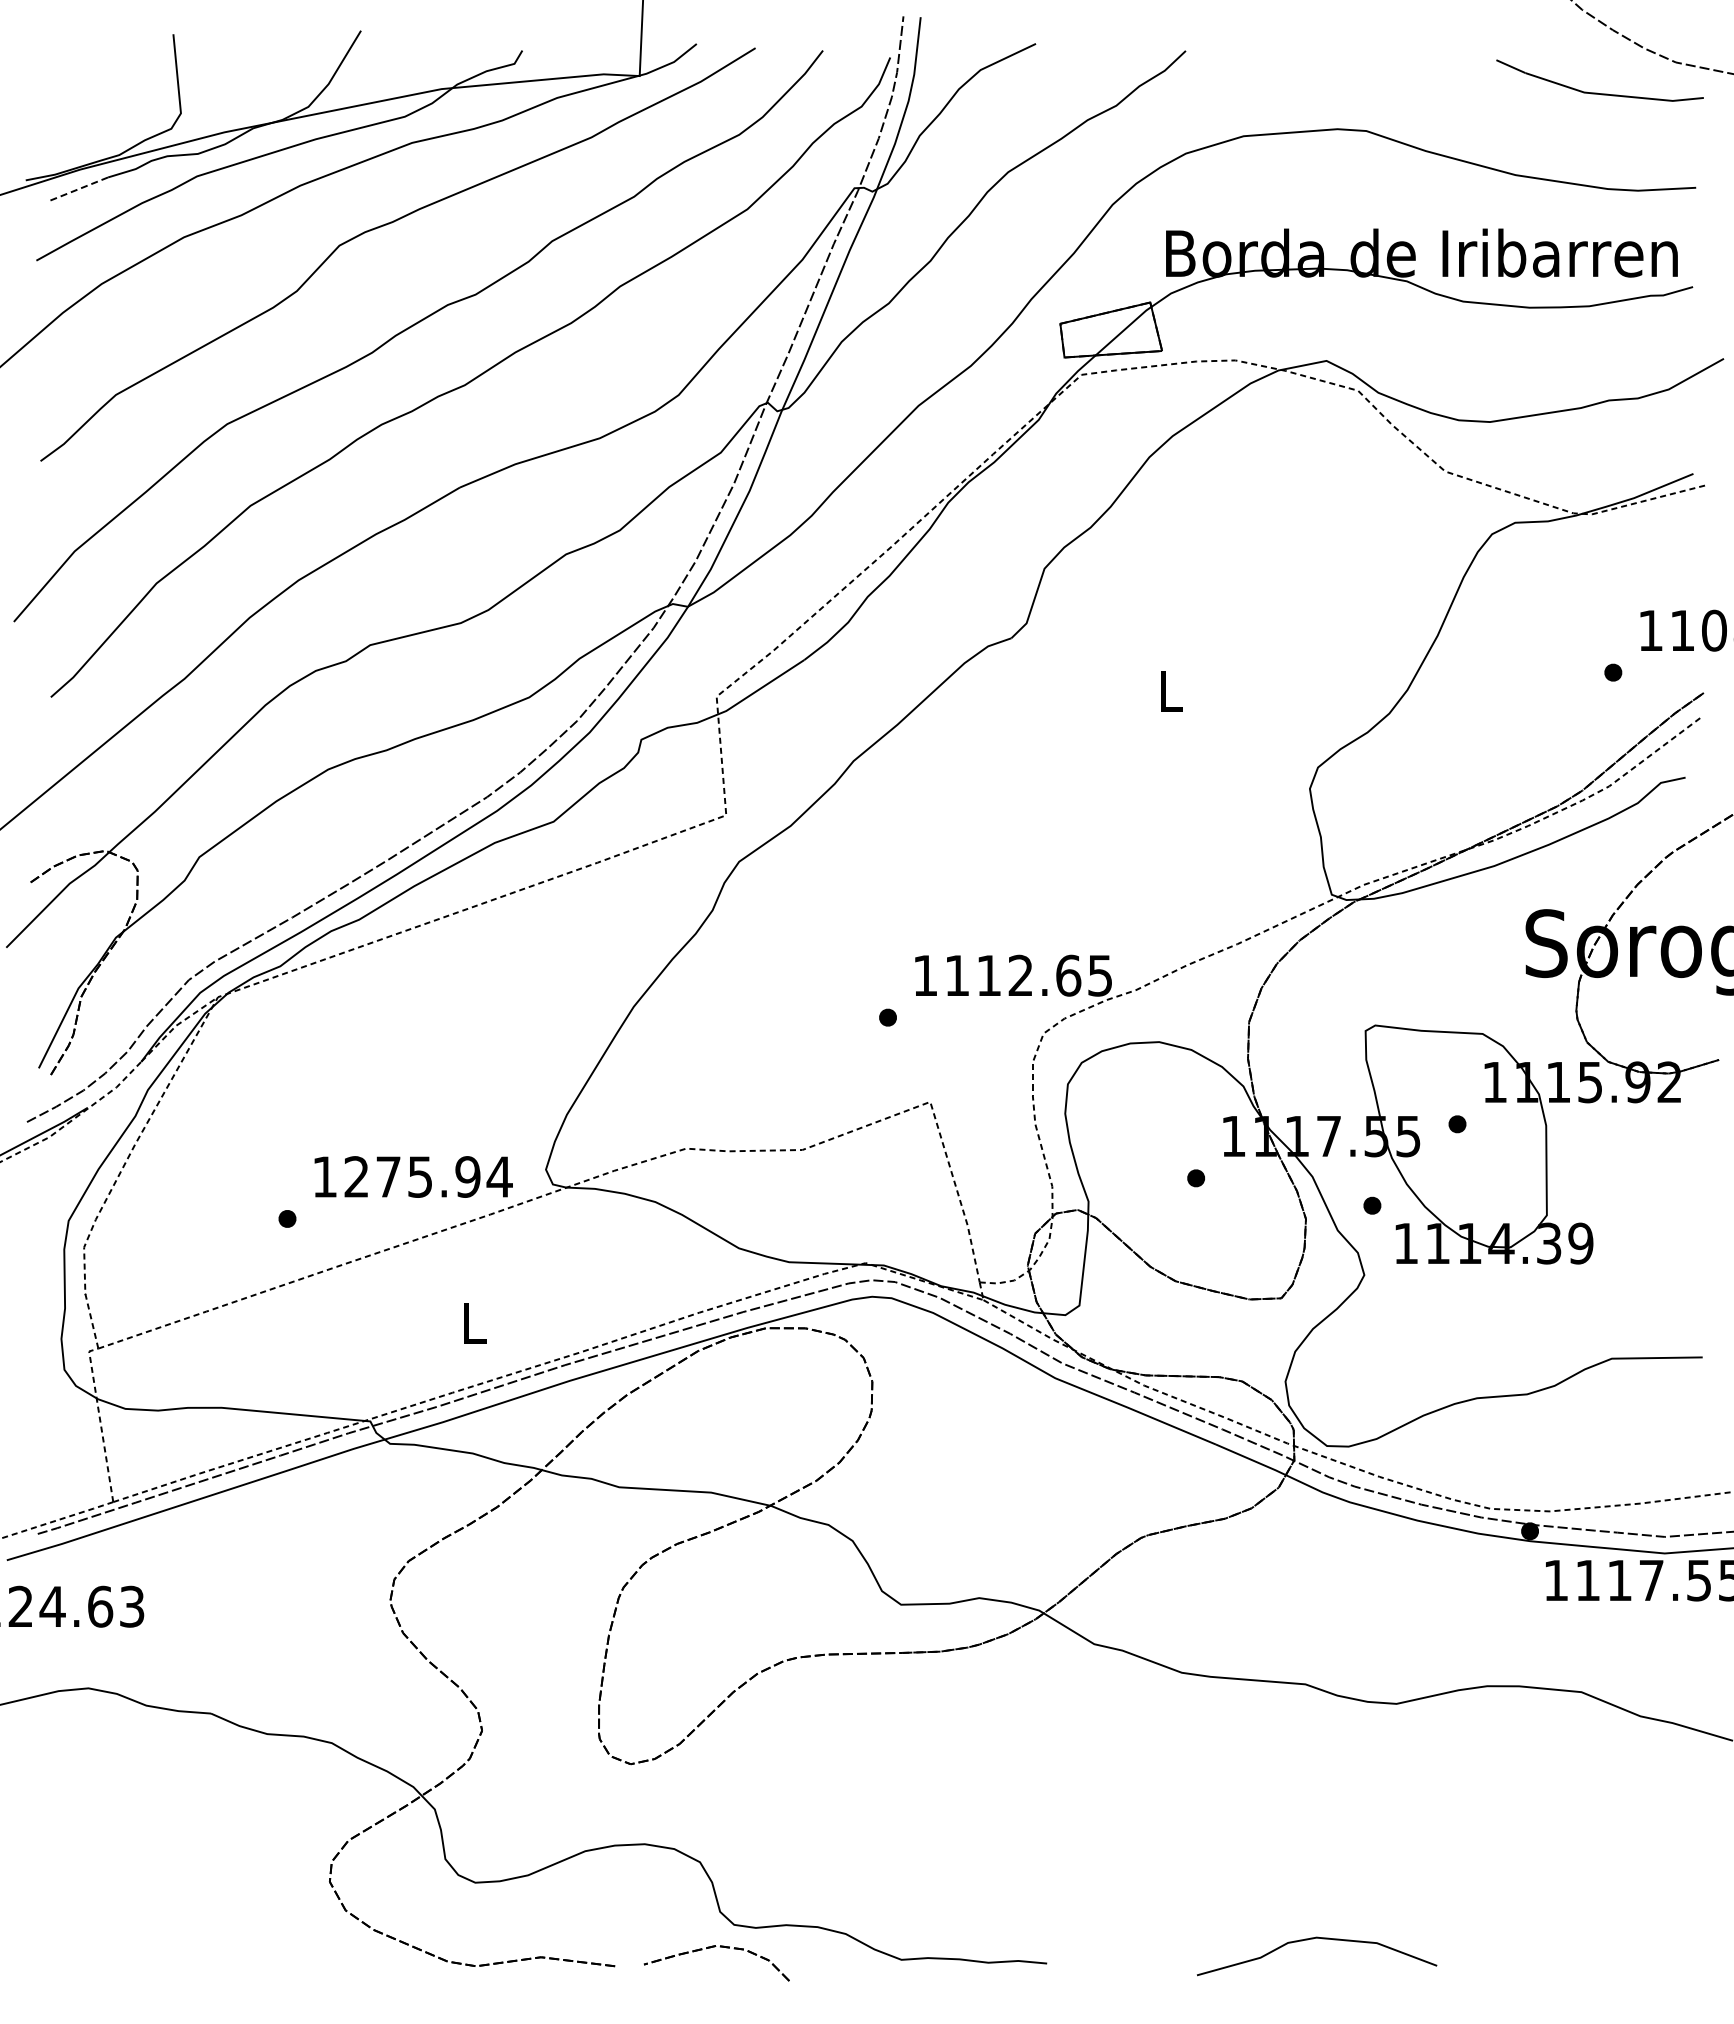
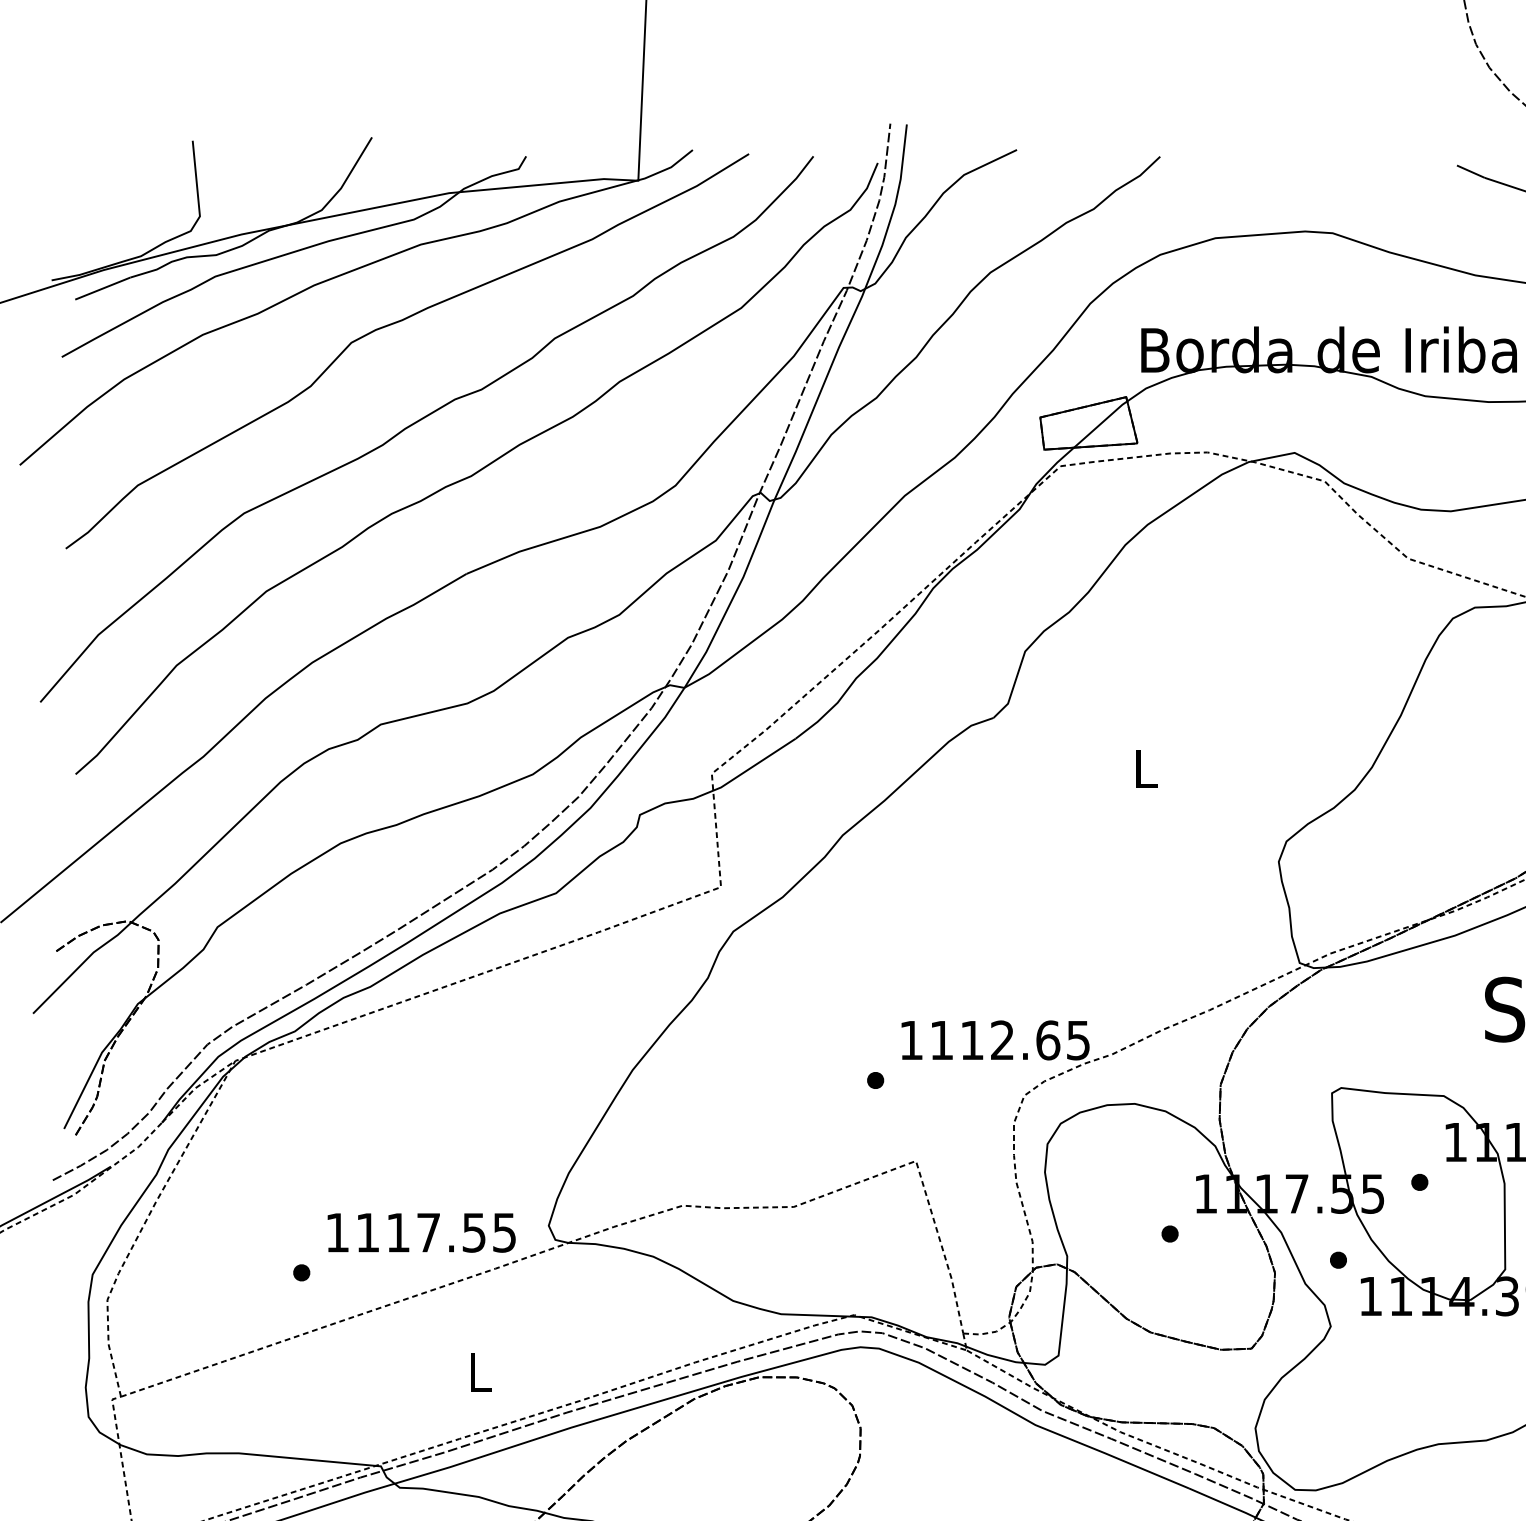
line: (79, 188) -> (102, 288), dashed -> solid
text: (428, 1176) -> (436, 1232), 1275.94 -> 1117.55

